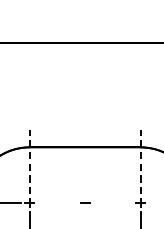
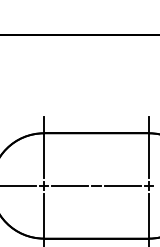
line: (29, 162) -> (43, 147), dashed -> solid
line: (140, 162) -> (149, 147), dashed -> solid
line: (57, 202) -> (70, 185), added
line: (112, 202) -> (122, 185), added

